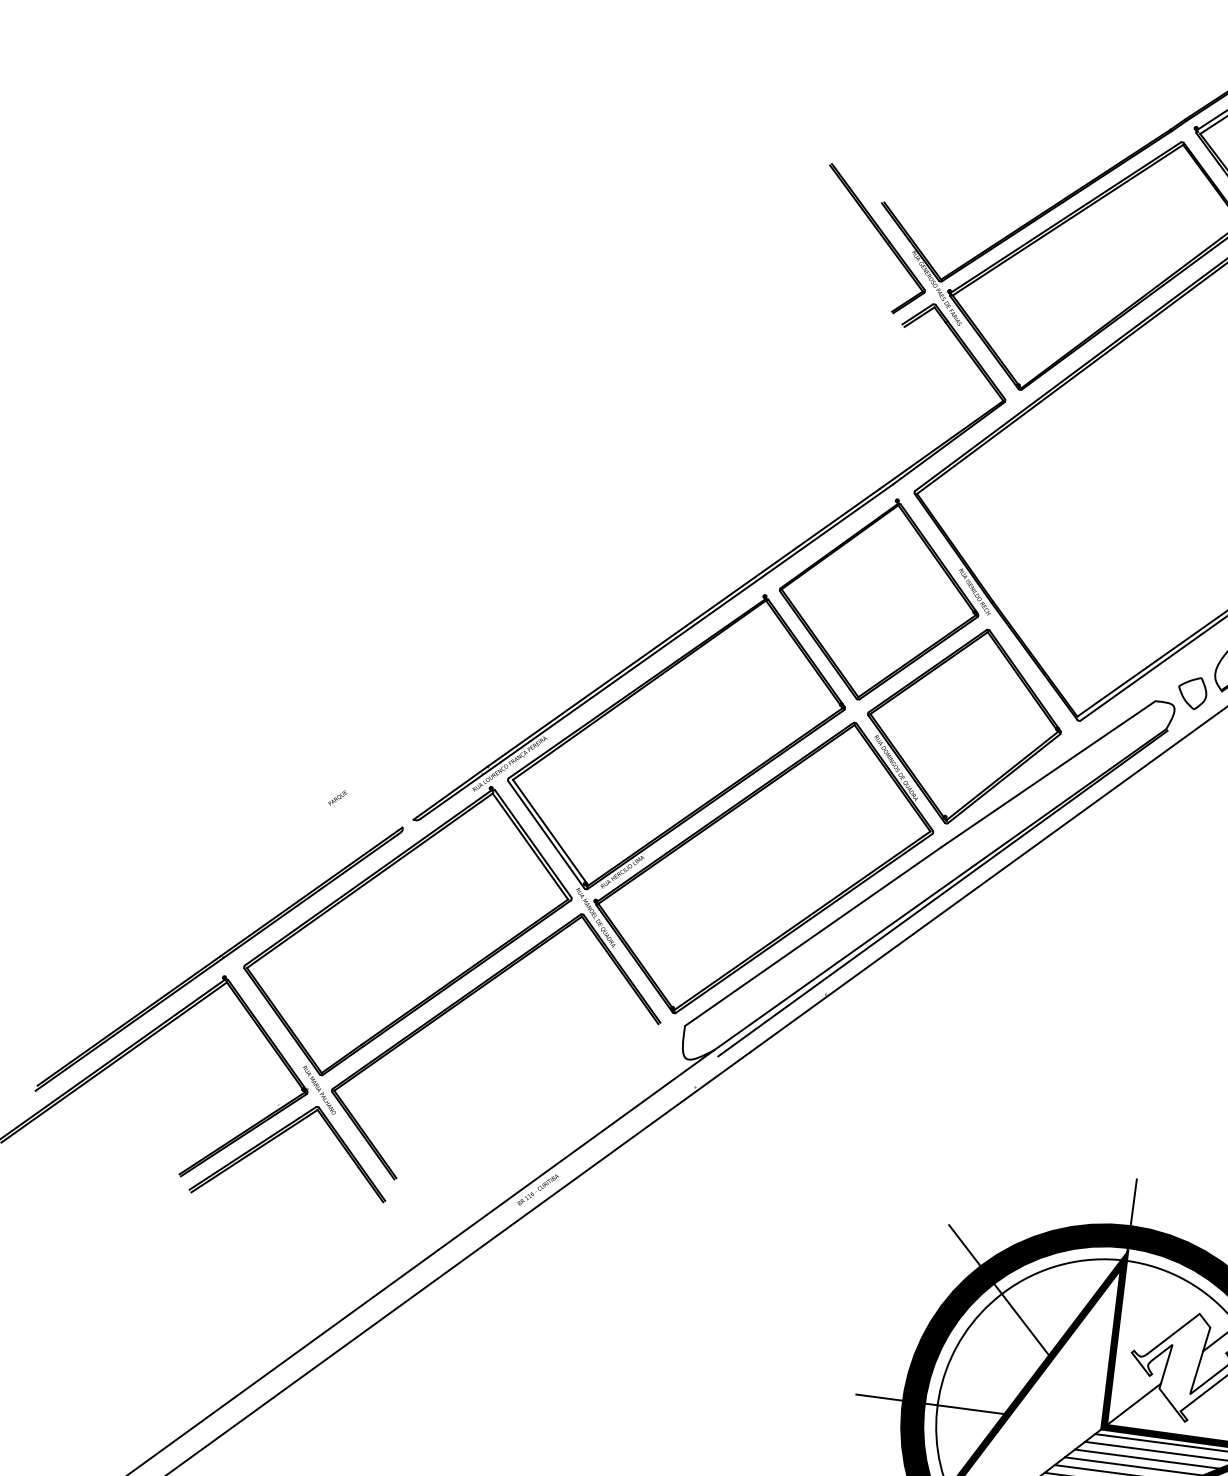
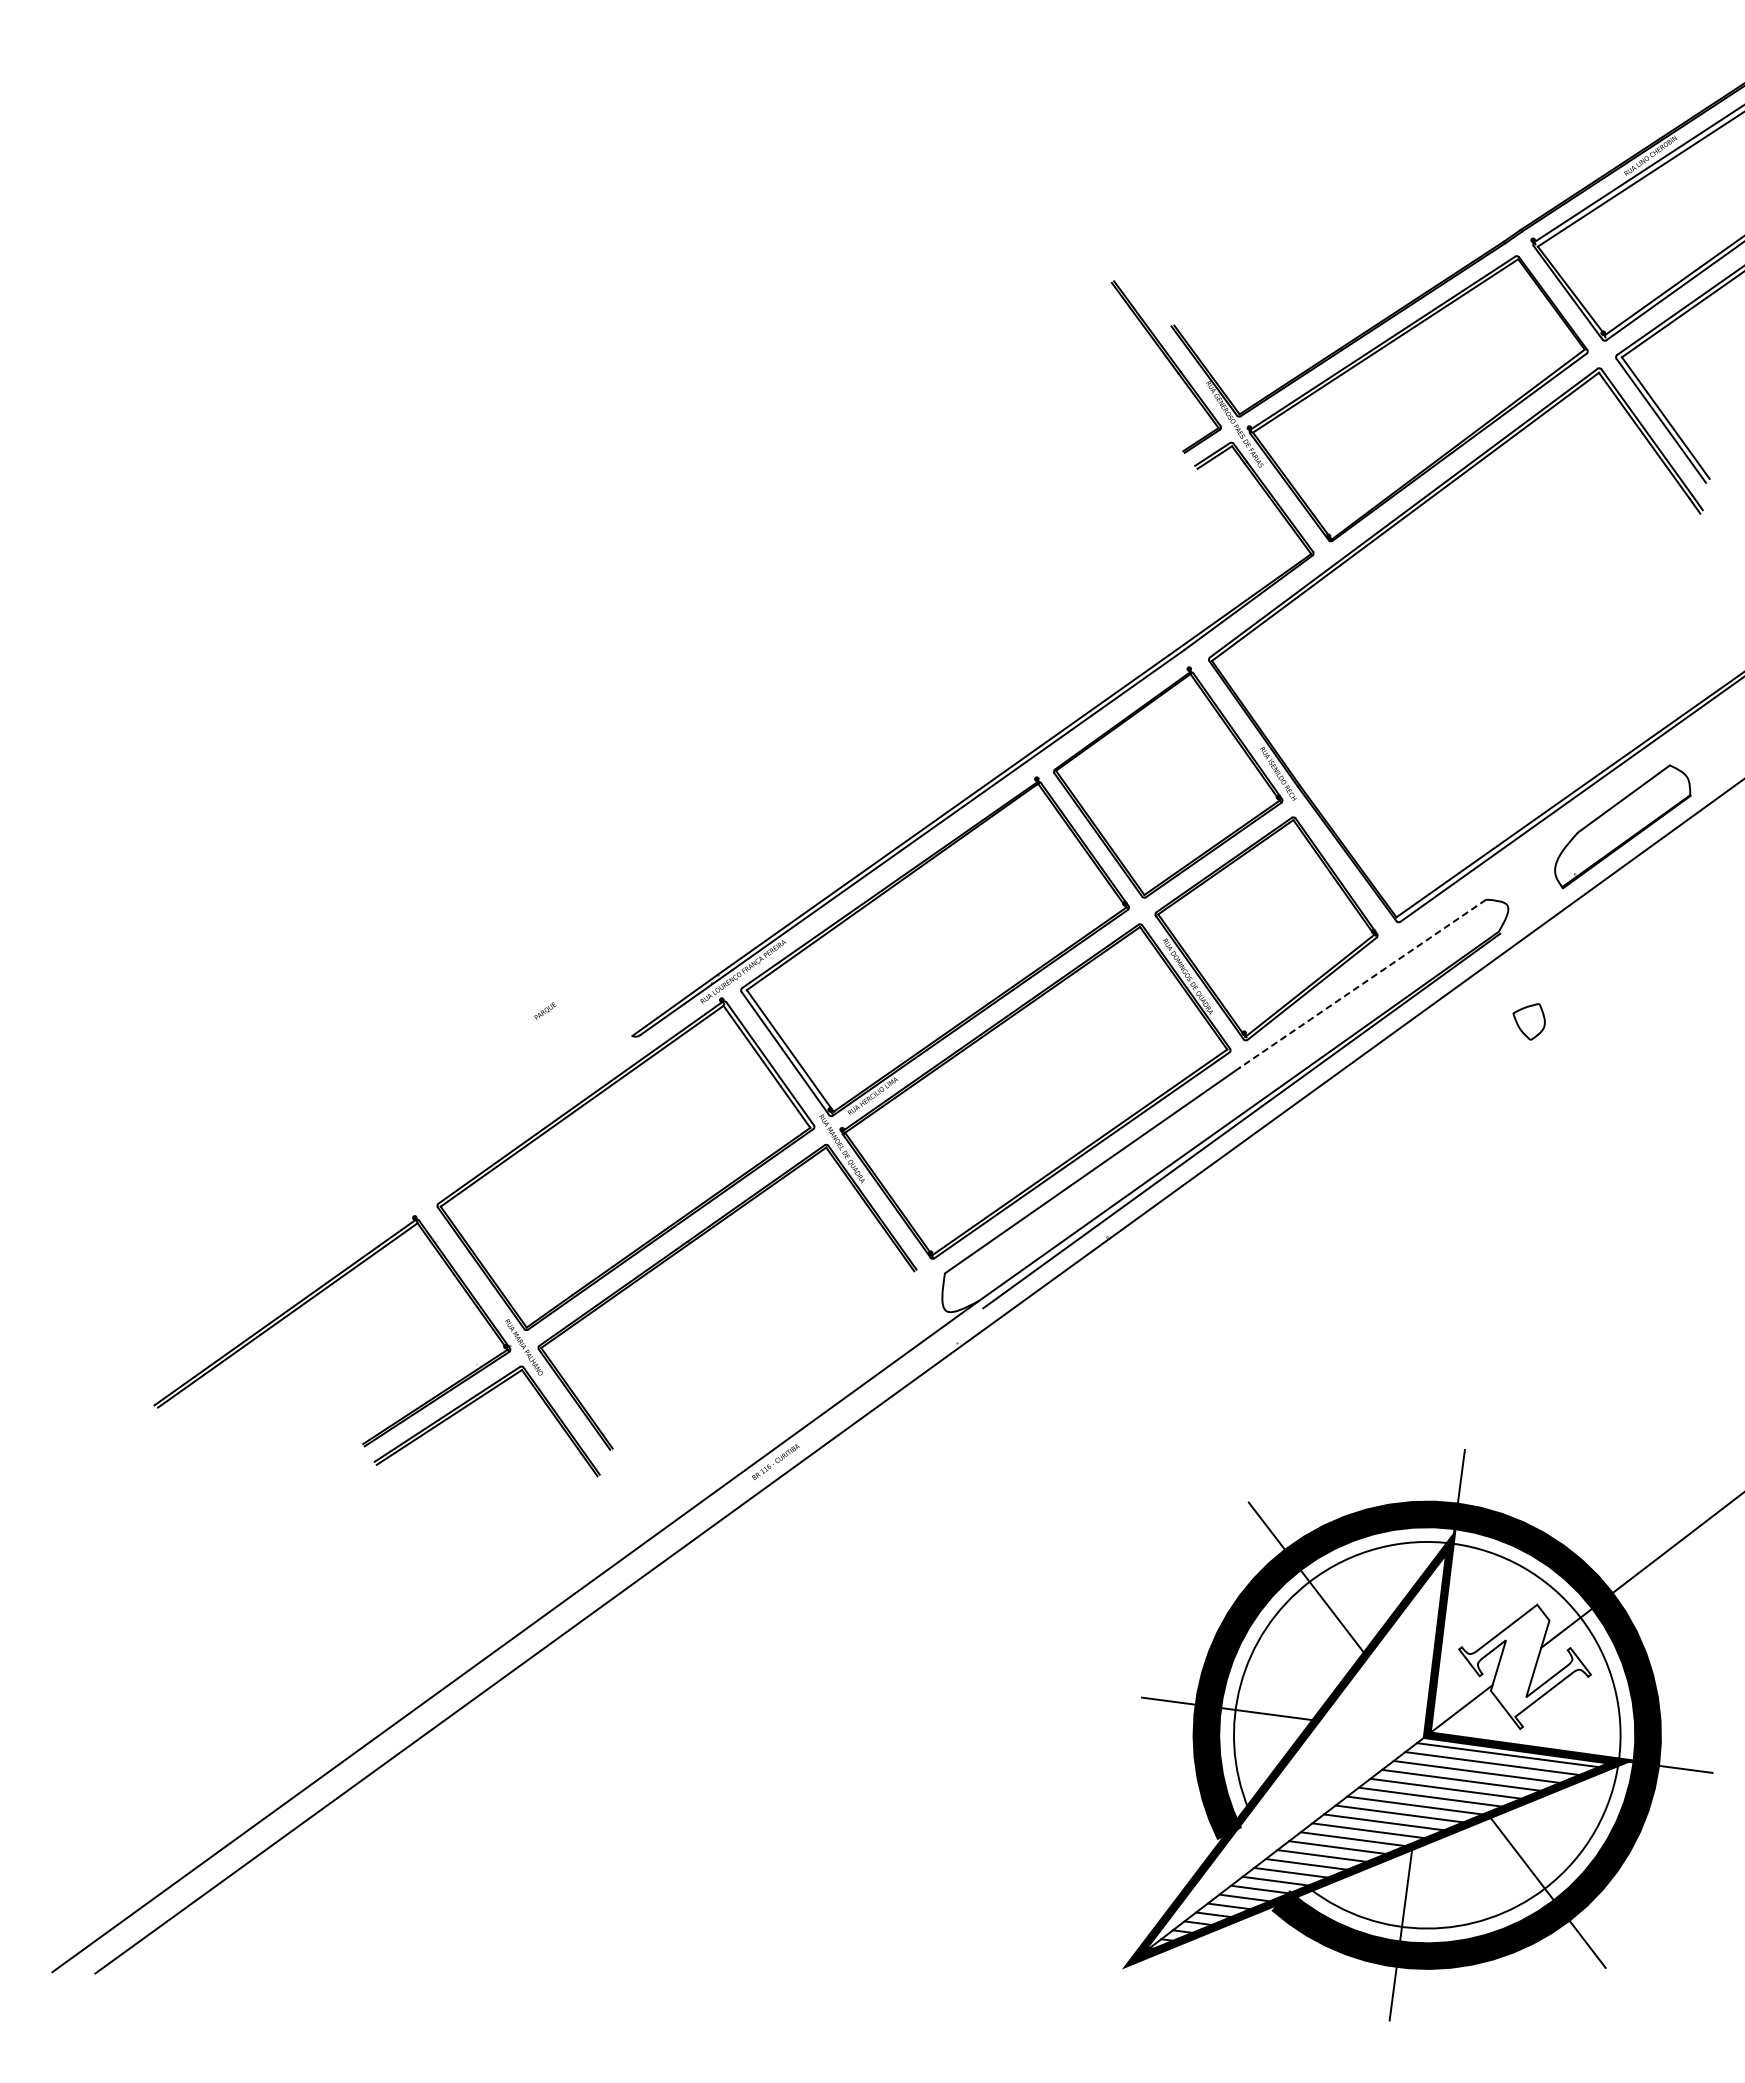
part: (1192, 693) -> (1528, 1021), moved
line: (1047, 774) -> (1362, 983), solid -> dashed
part: (219, 959) -> (408, 1196), removed

